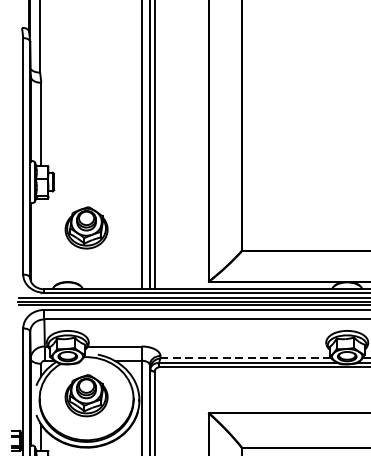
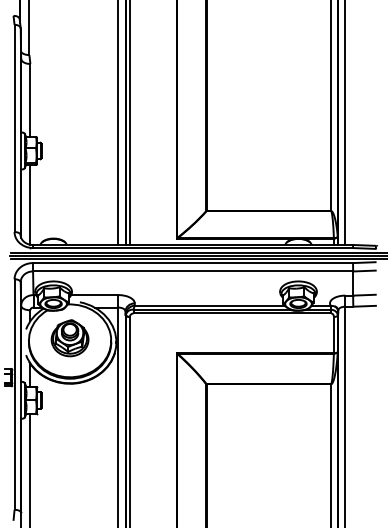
part: (85, 228) -> (69, 191), removed
line: (41, 243) -> (30, 204), added
line: (245, 358) -> (209, 305), dashed -> solid

